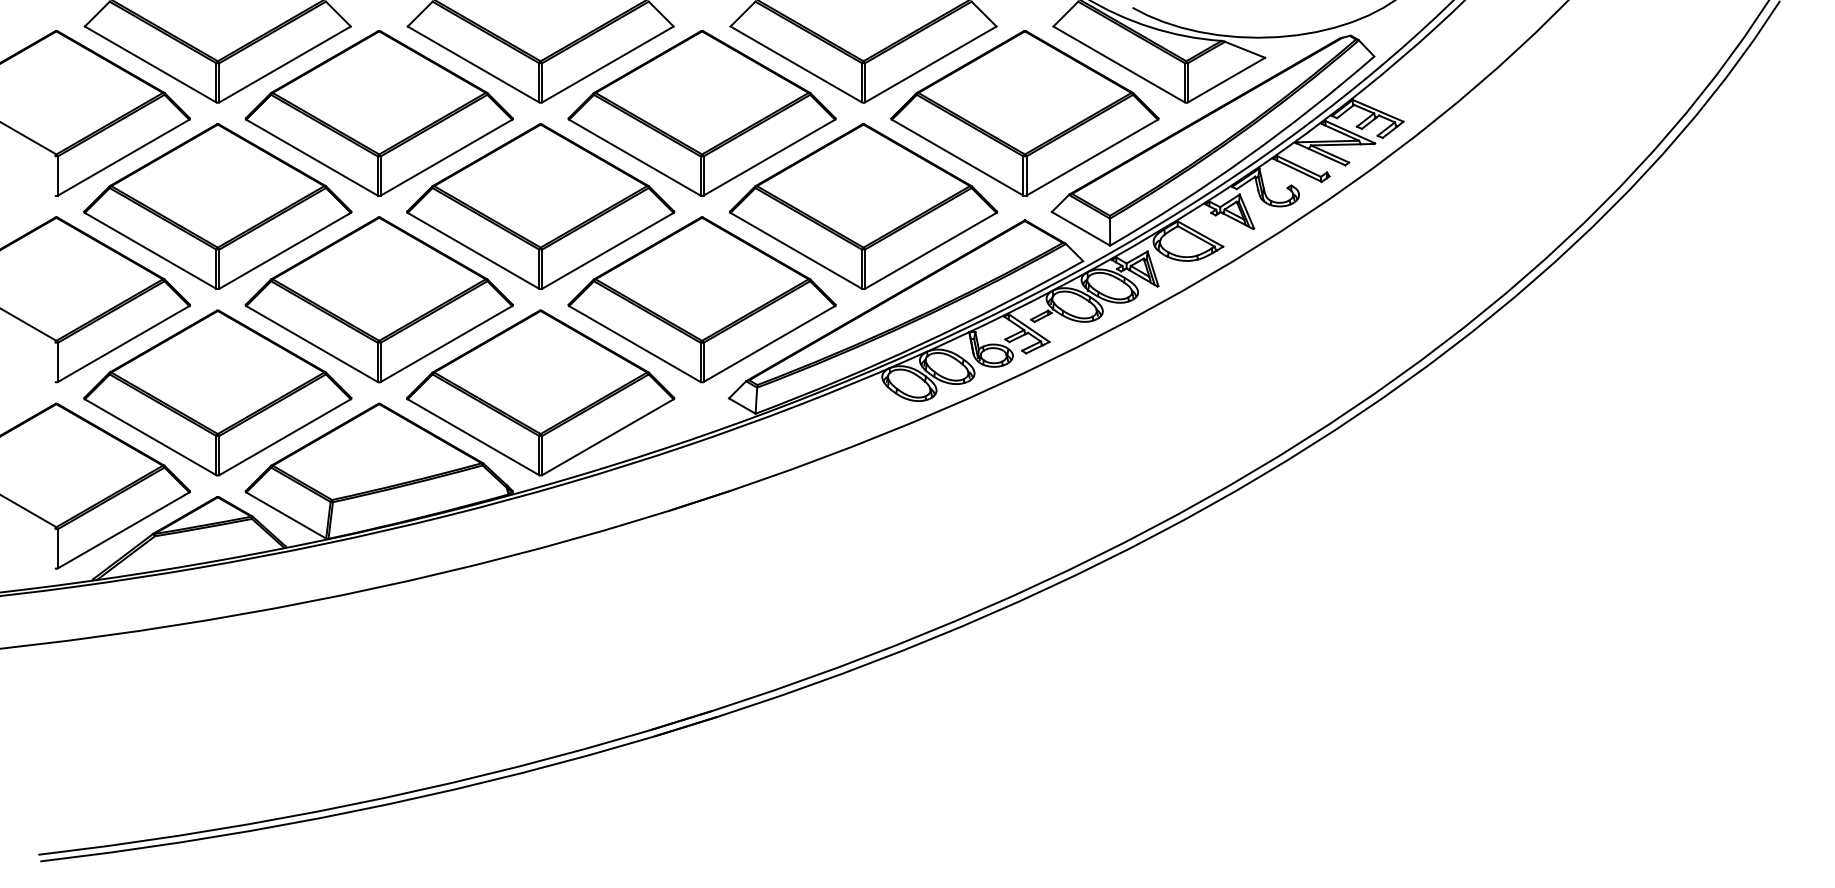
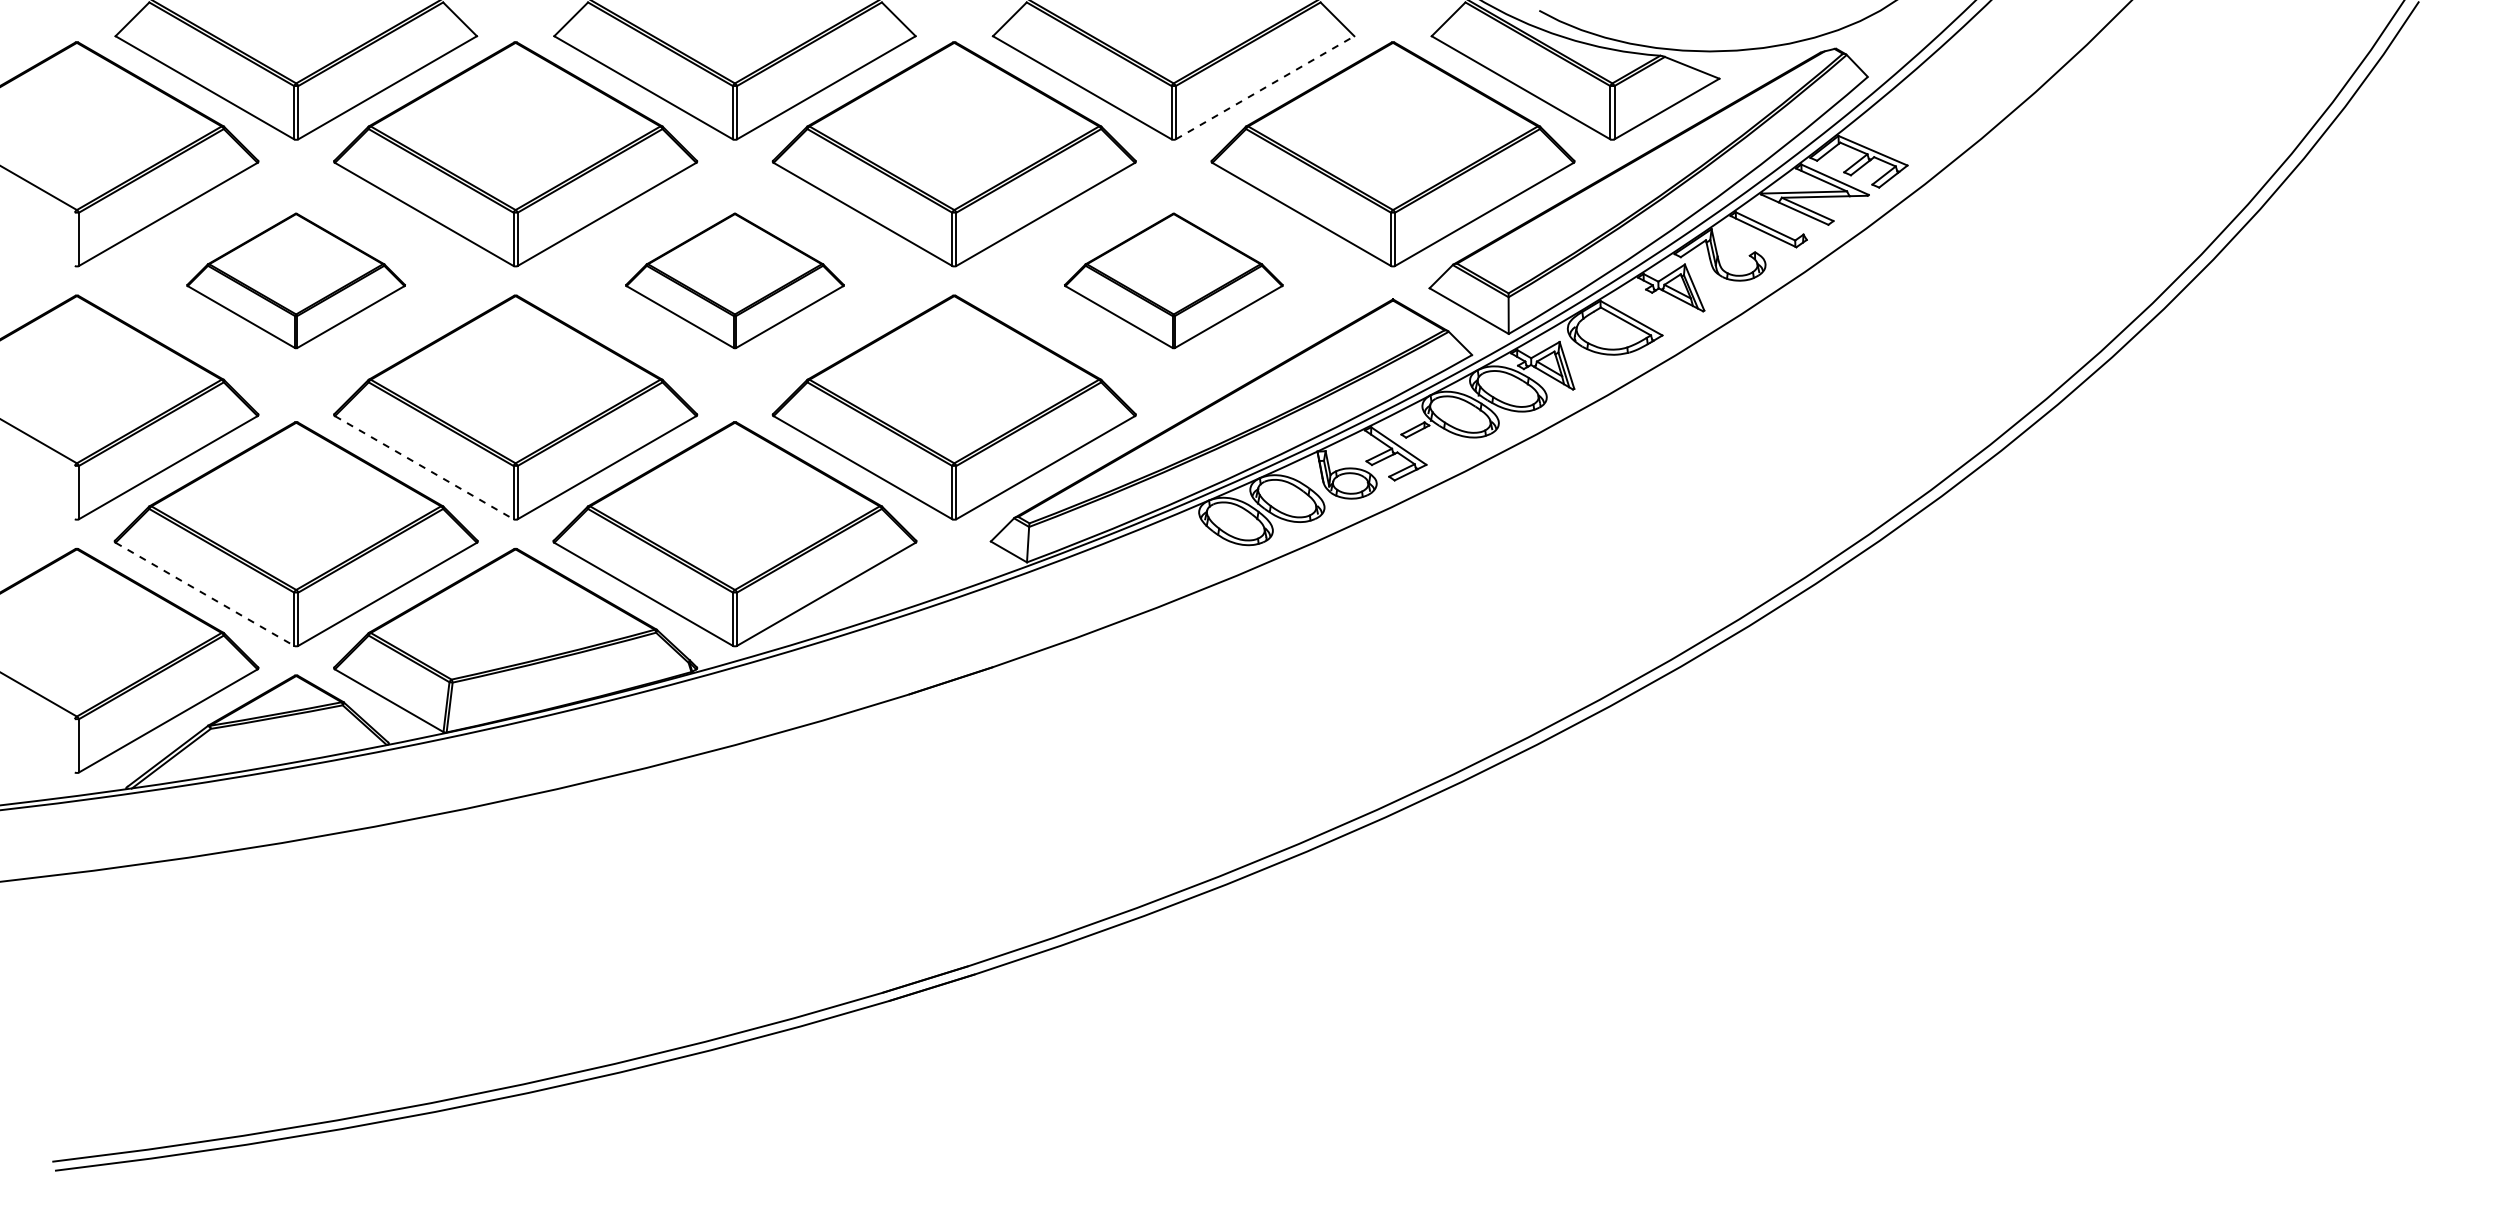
line: (931, 64) -> (1265, 87), solid -> dashed
part: (217, 206) -> (295, 280), size x0.6
part: (540, 206) -> (734, 280), size x0.6
part: (863, 206) -> (1173, 280), size x0.6
line: (312, 343) -> (424, 467), solid -> dashed
line: (151, 437) -> (205, 594), solid -> dashed

